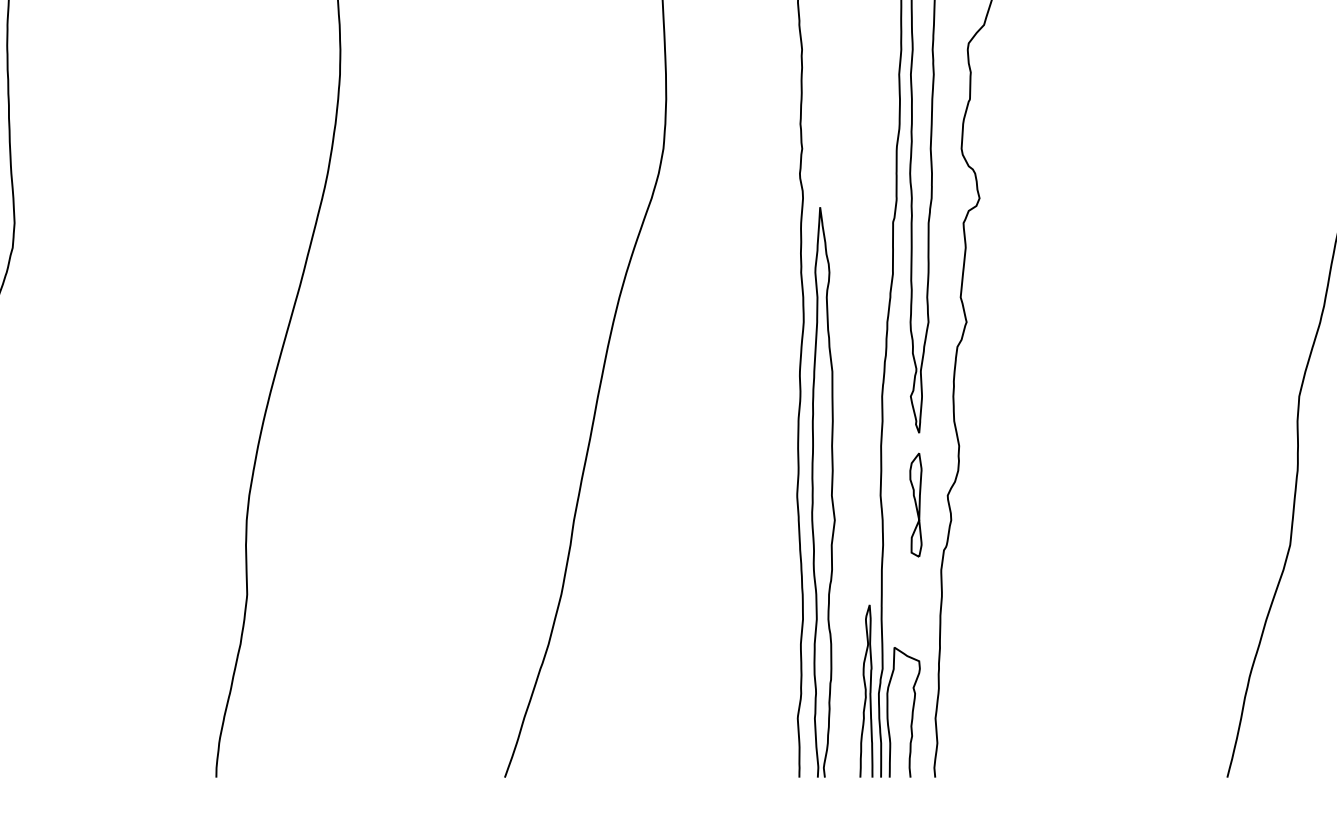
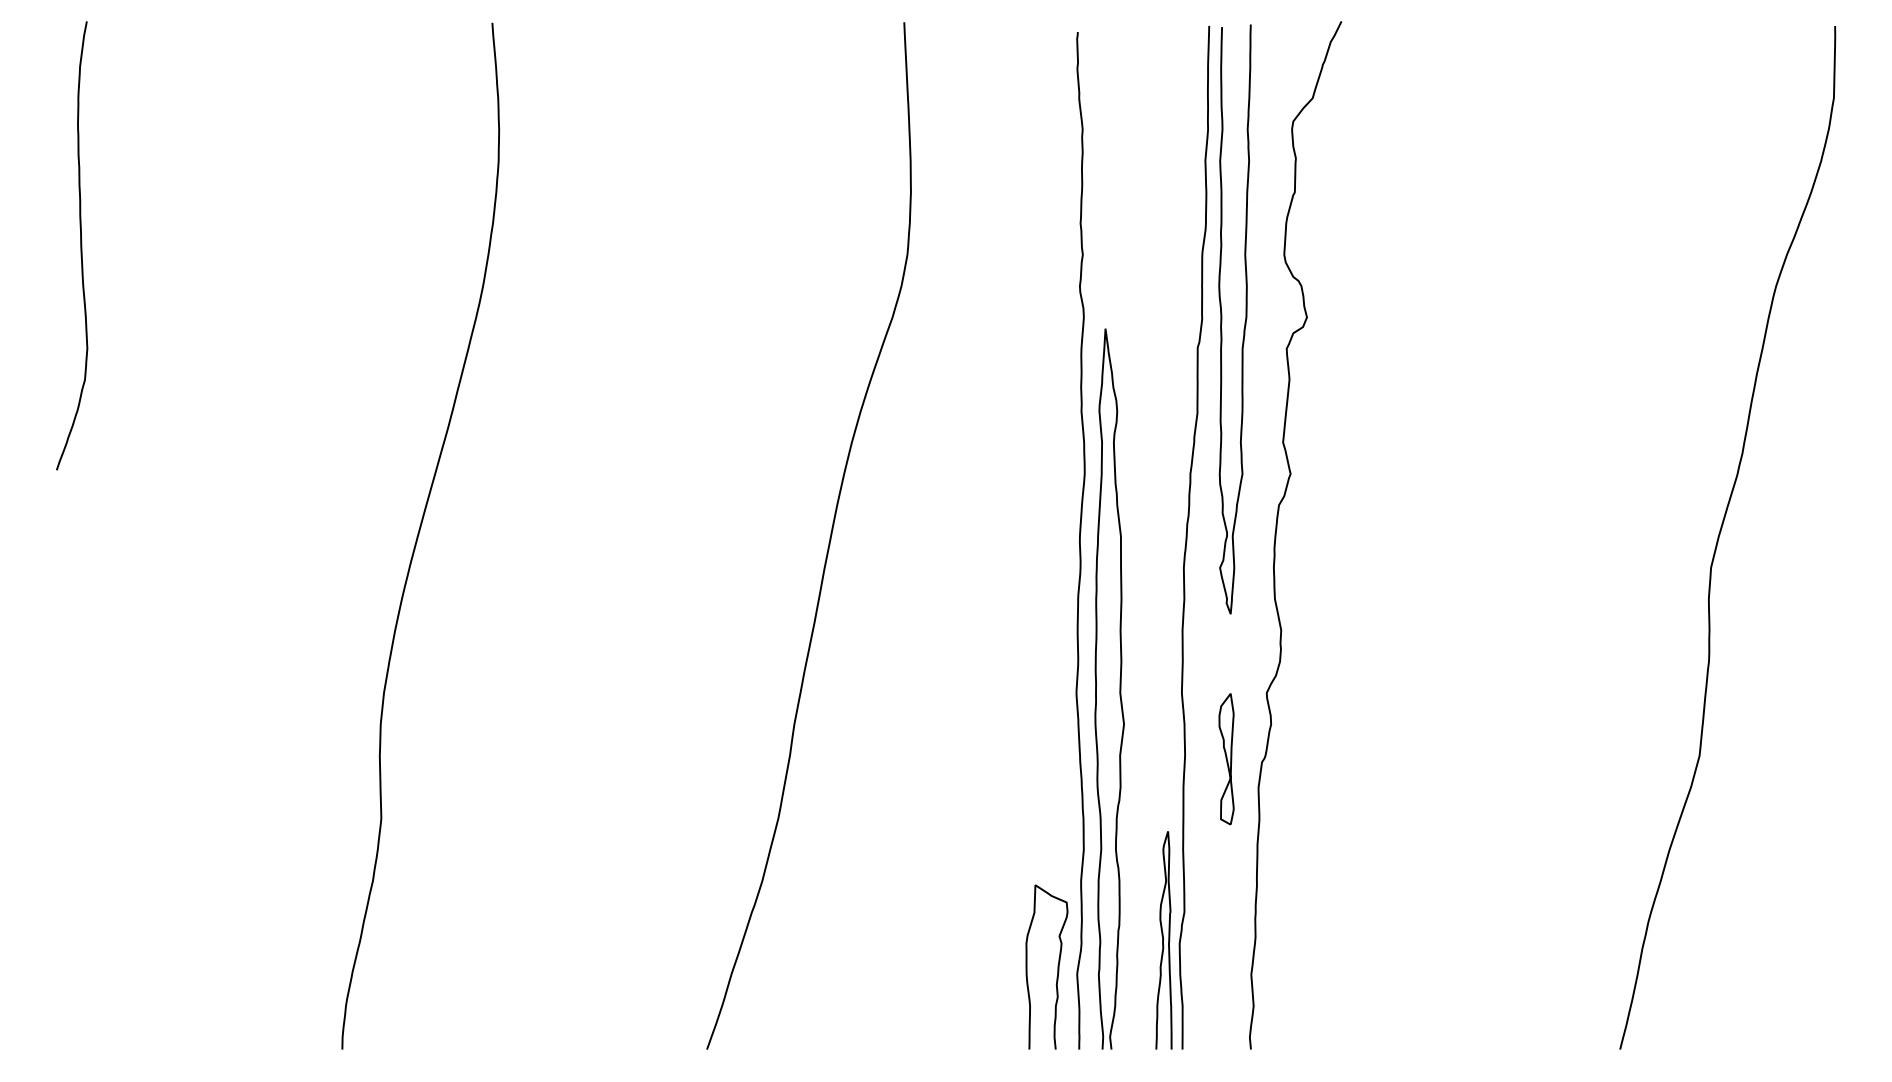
part: (915, 505) -> (1226, 759), moved
curve: (911, 711) -> (1057, 966), moved

